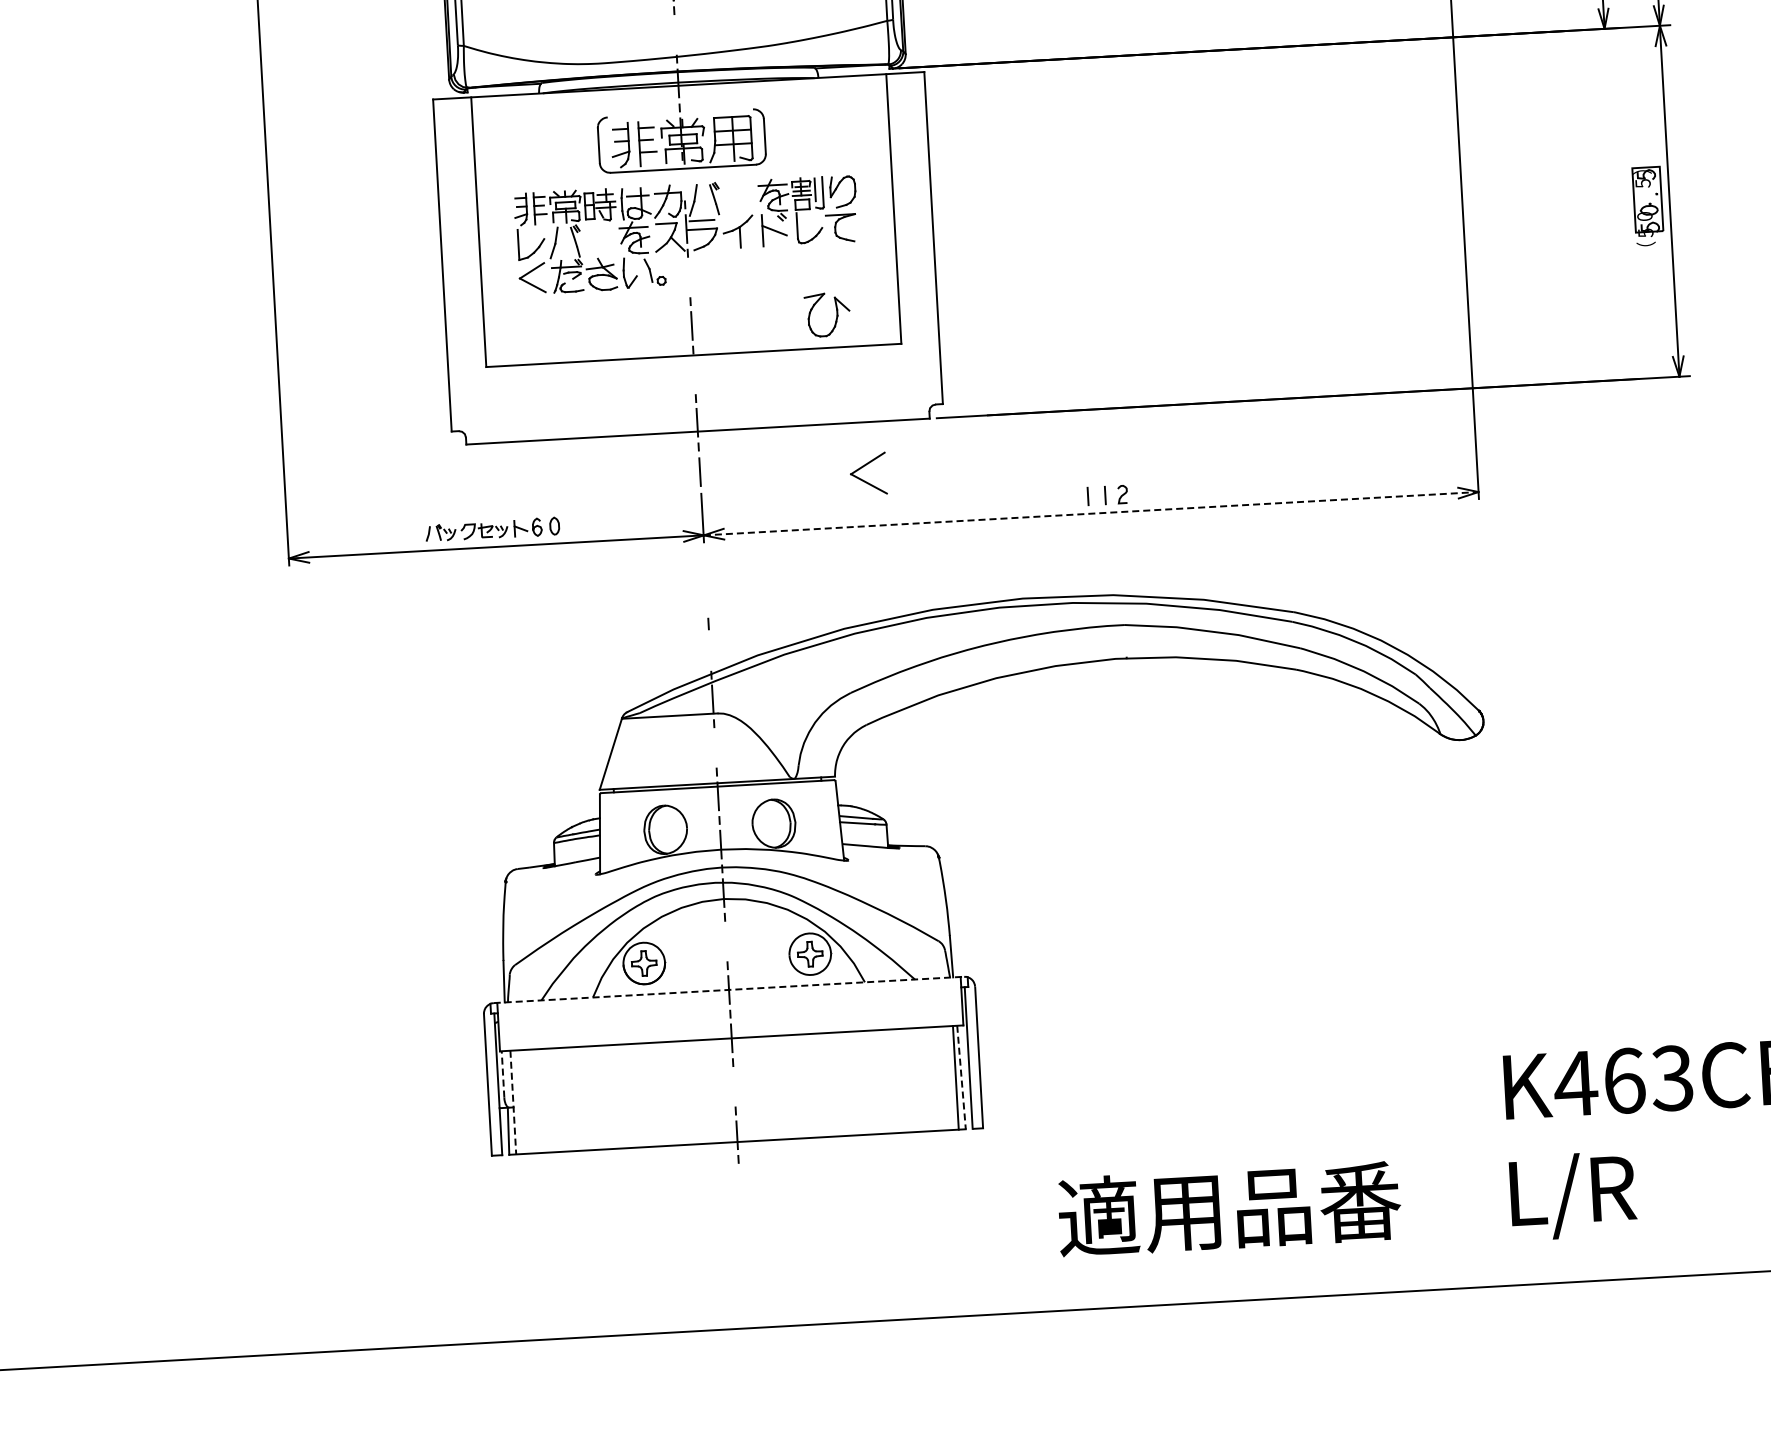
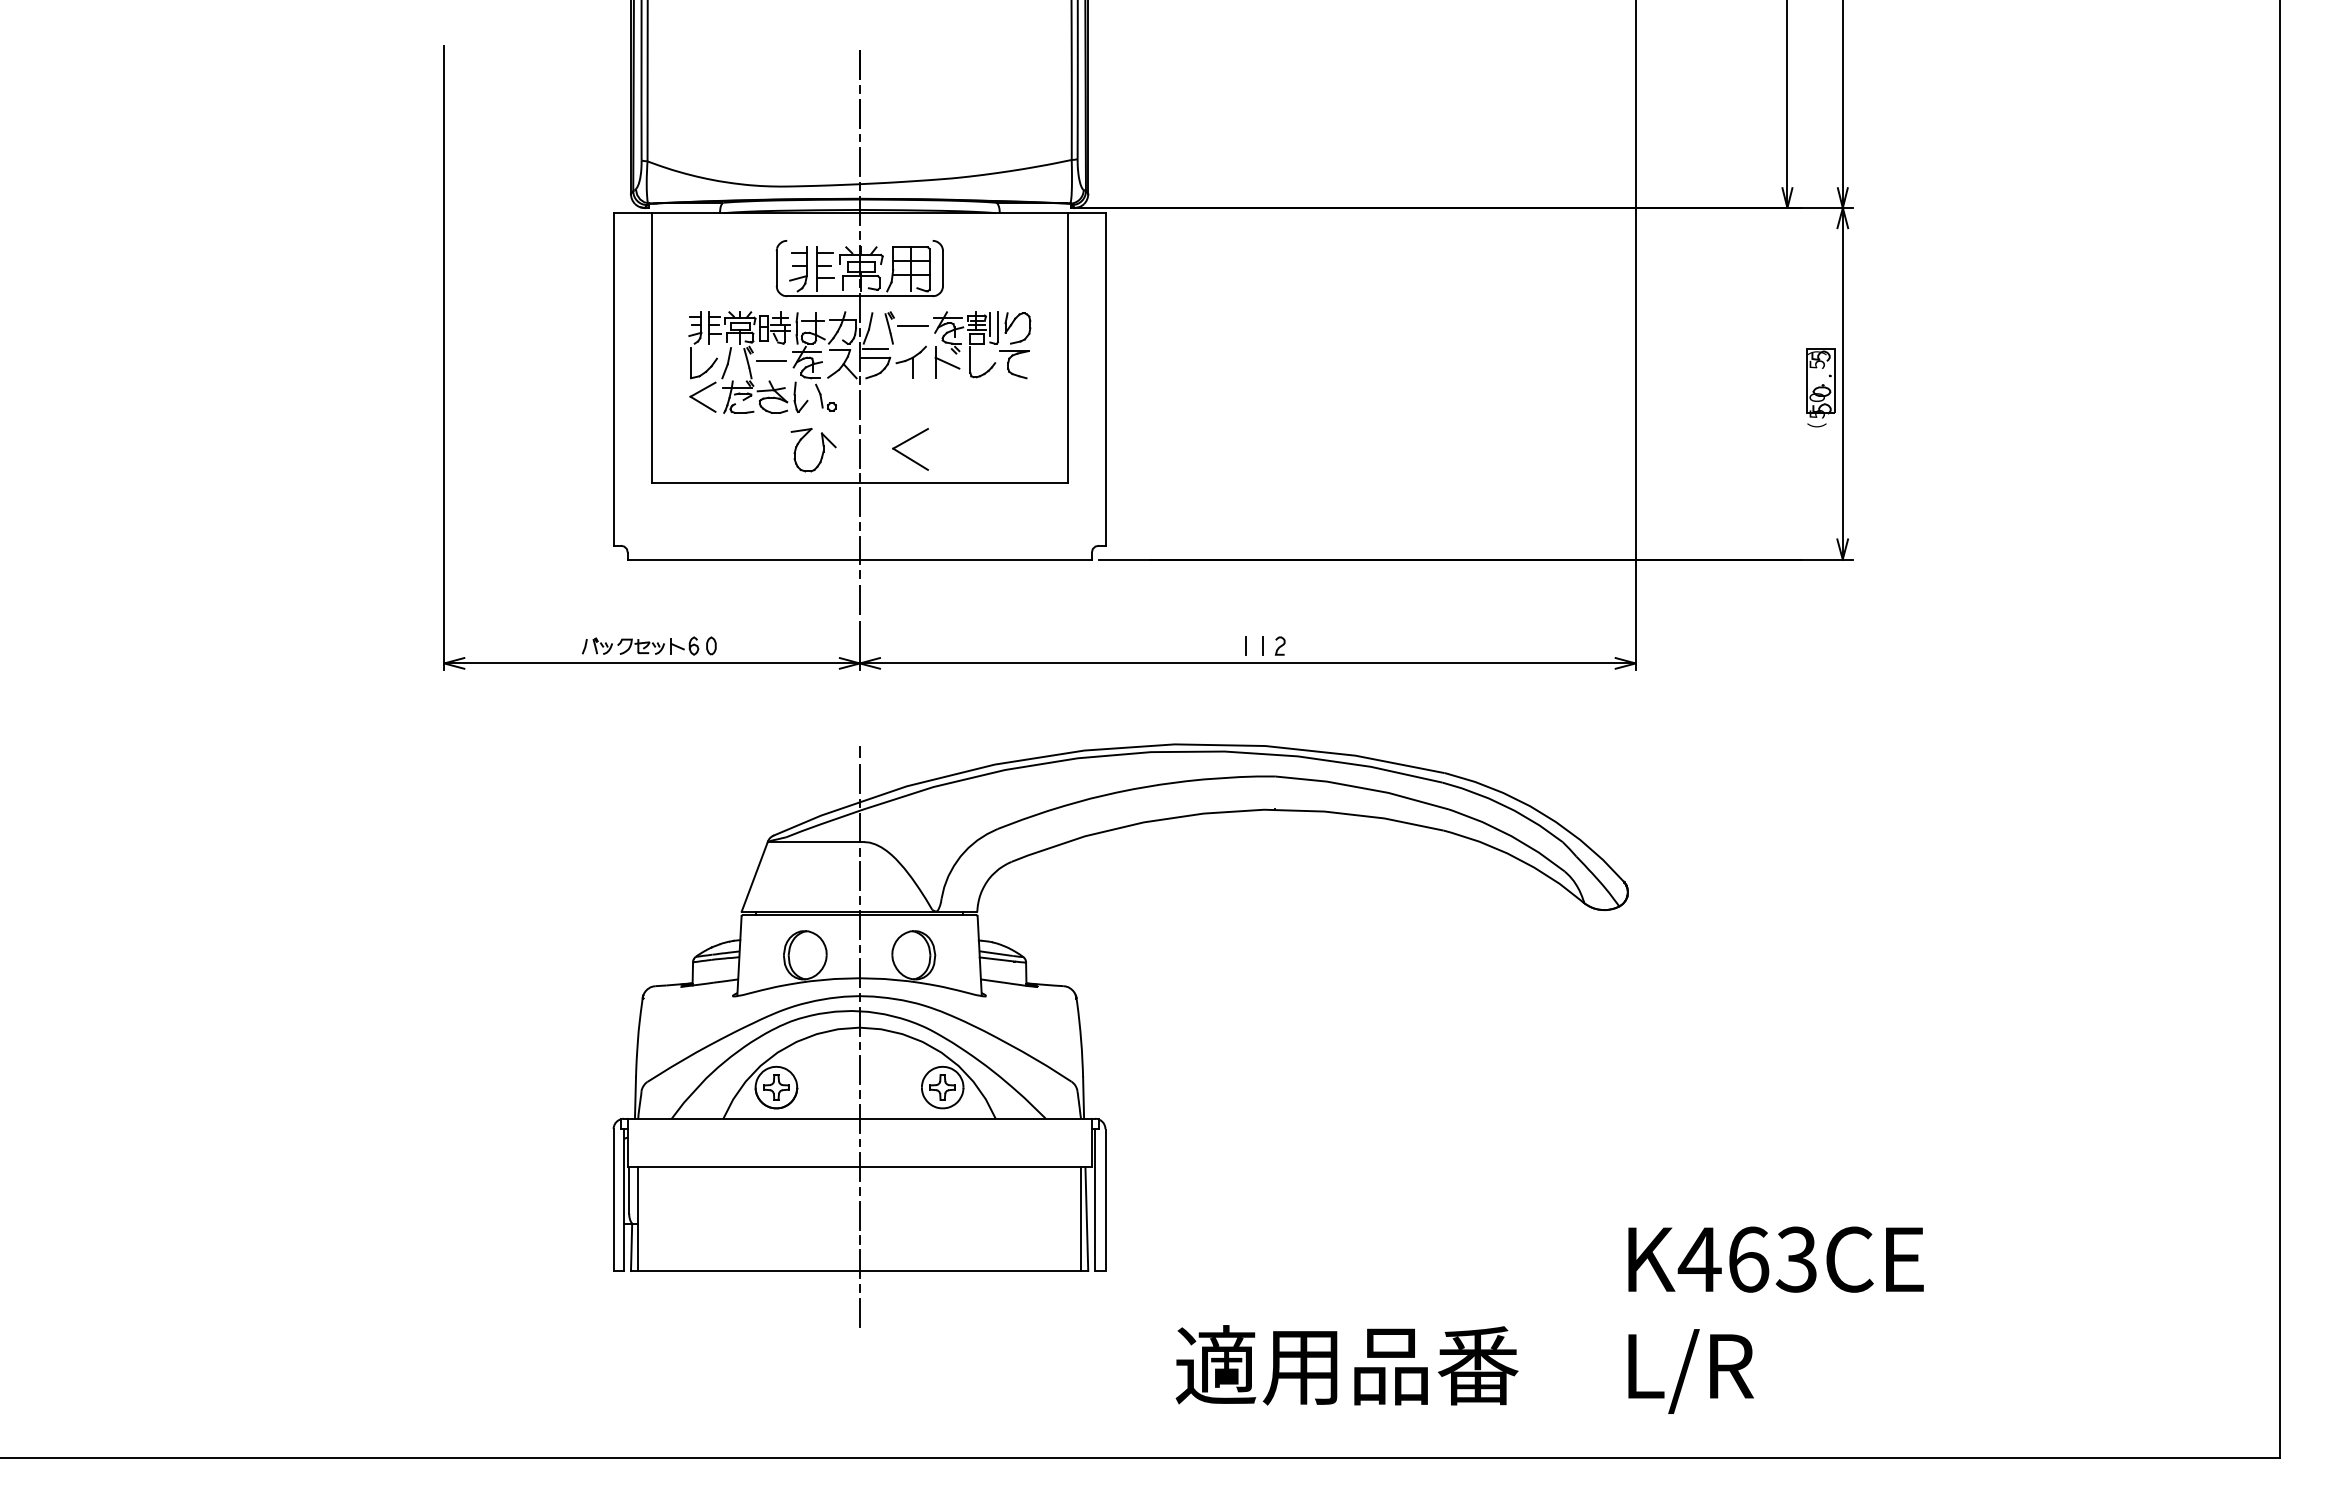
line: (675, 35) -> (859, 162), added
line: (683, 180) -> (859, 308), added
line: (737, 195) -> (912, 326), added
line: (598, 237) -> (771, 360), added
line: (689, 277) -> (859, 405), added
part: (836, 315) -> (822, 451), moved
line: (694, 373) -> (859, 501), added
part: (864, 480) -> (906, 455), moved
line: (1090, 513) -> (1247, 663), dashed -> solid
line: (709, 651) -> (859, 779), added
line: (715, 748) -> (859, 876), added
line: (726, 941) -> (859, 1070), added
line: (728, 989) -> (859, 1118), dashed -> solid
line: (503, 1073) -> (629, 1189), dashed -> solid
line: (961, 1077) -> (1086, 1219), dashed -> solid
line: (734, 1086) -> (859, 1215), added
line: (512, 1102) -> (637, 1219), dashed -> solid
line: (739, 1183) -> (859, 1312), added

